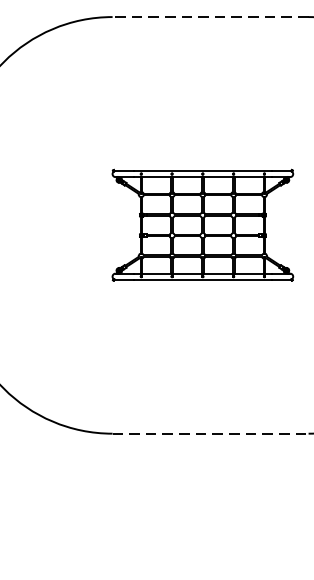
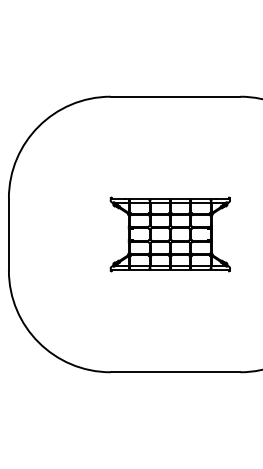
line: (210, 16) -> (175, 96), dashed -> solid
line: (210, 434) -> (175, 372), dashed -> solid

